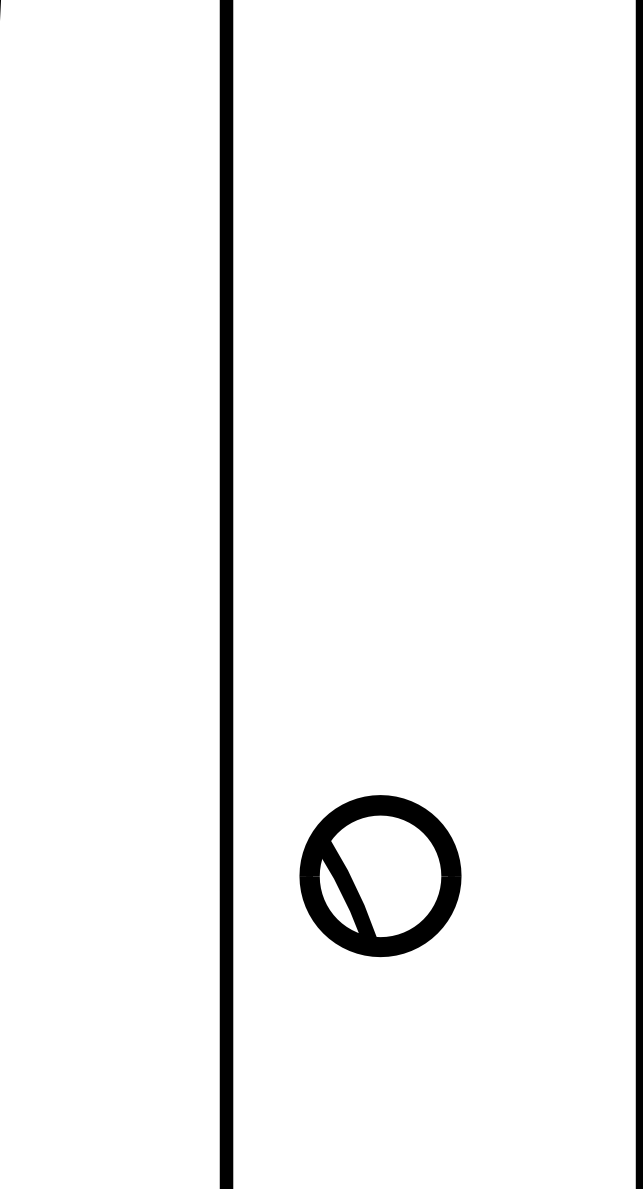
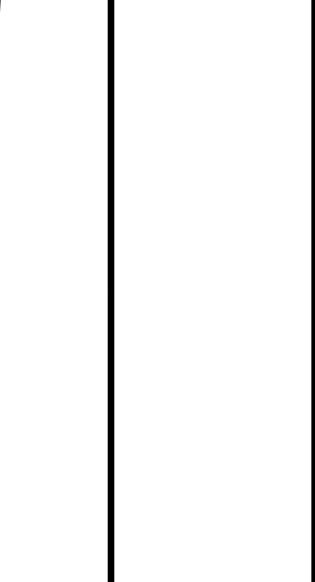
part: (378, 875) -> (185, 428), removed

